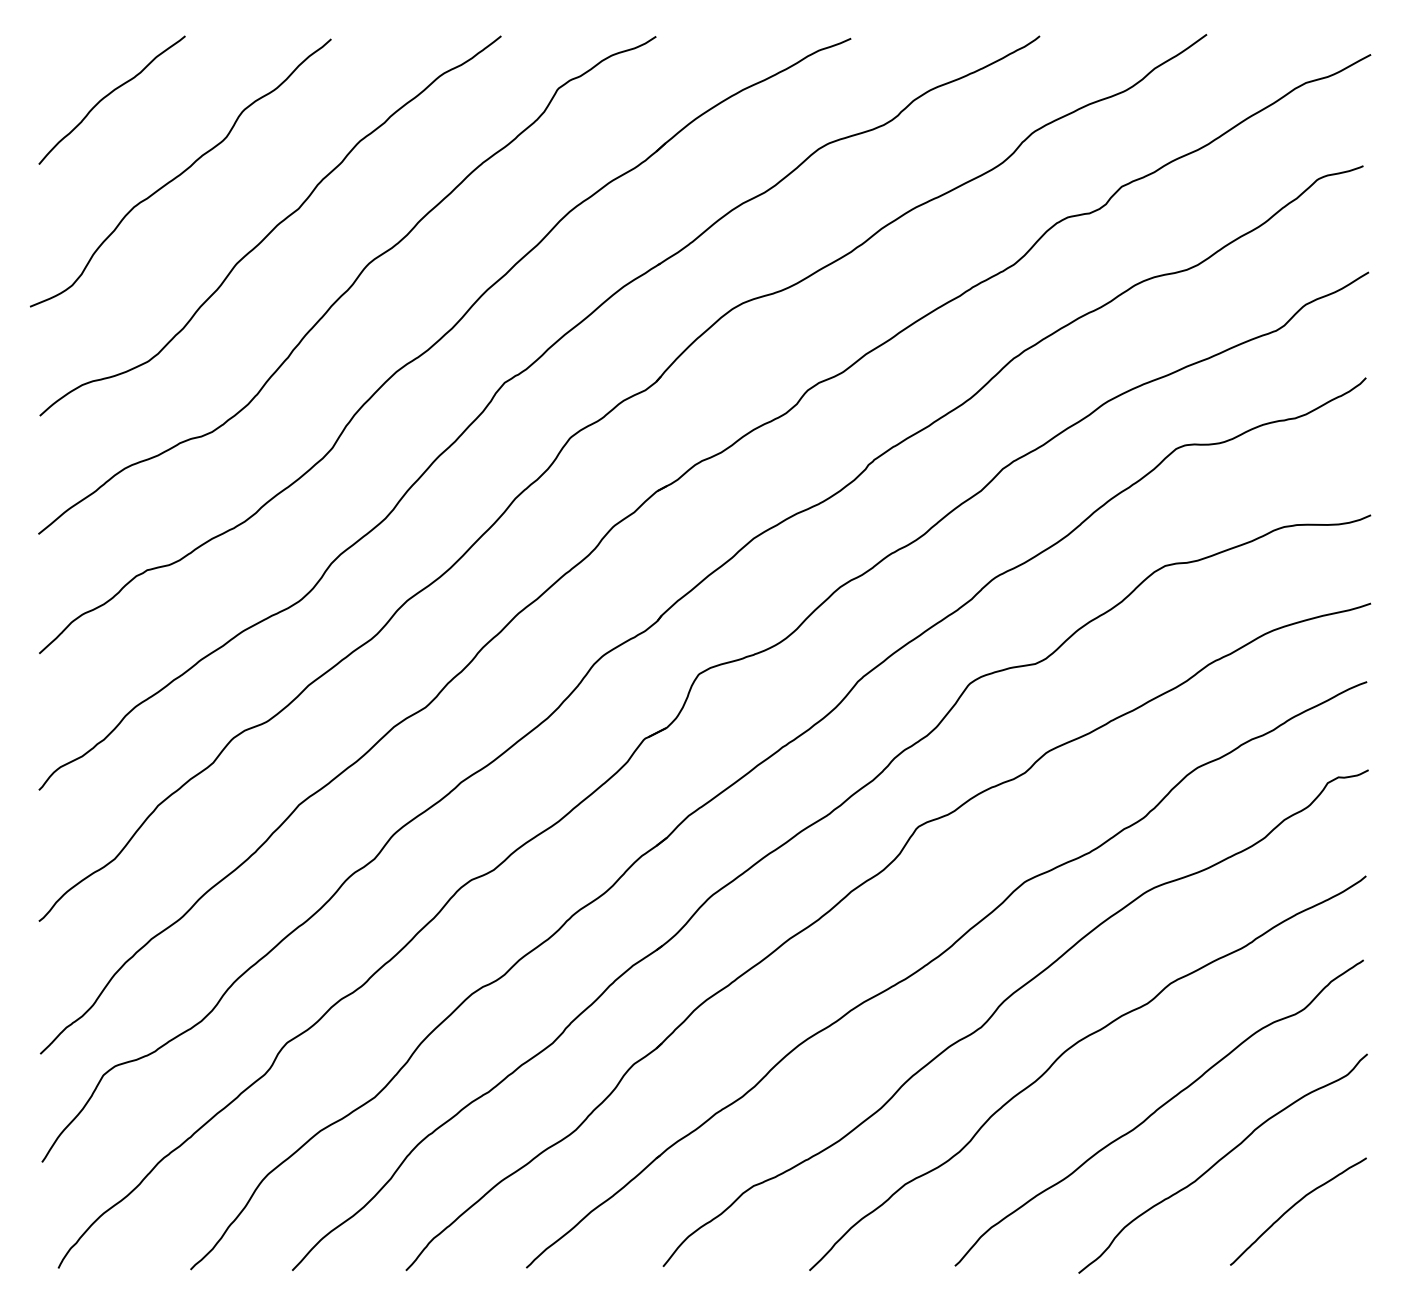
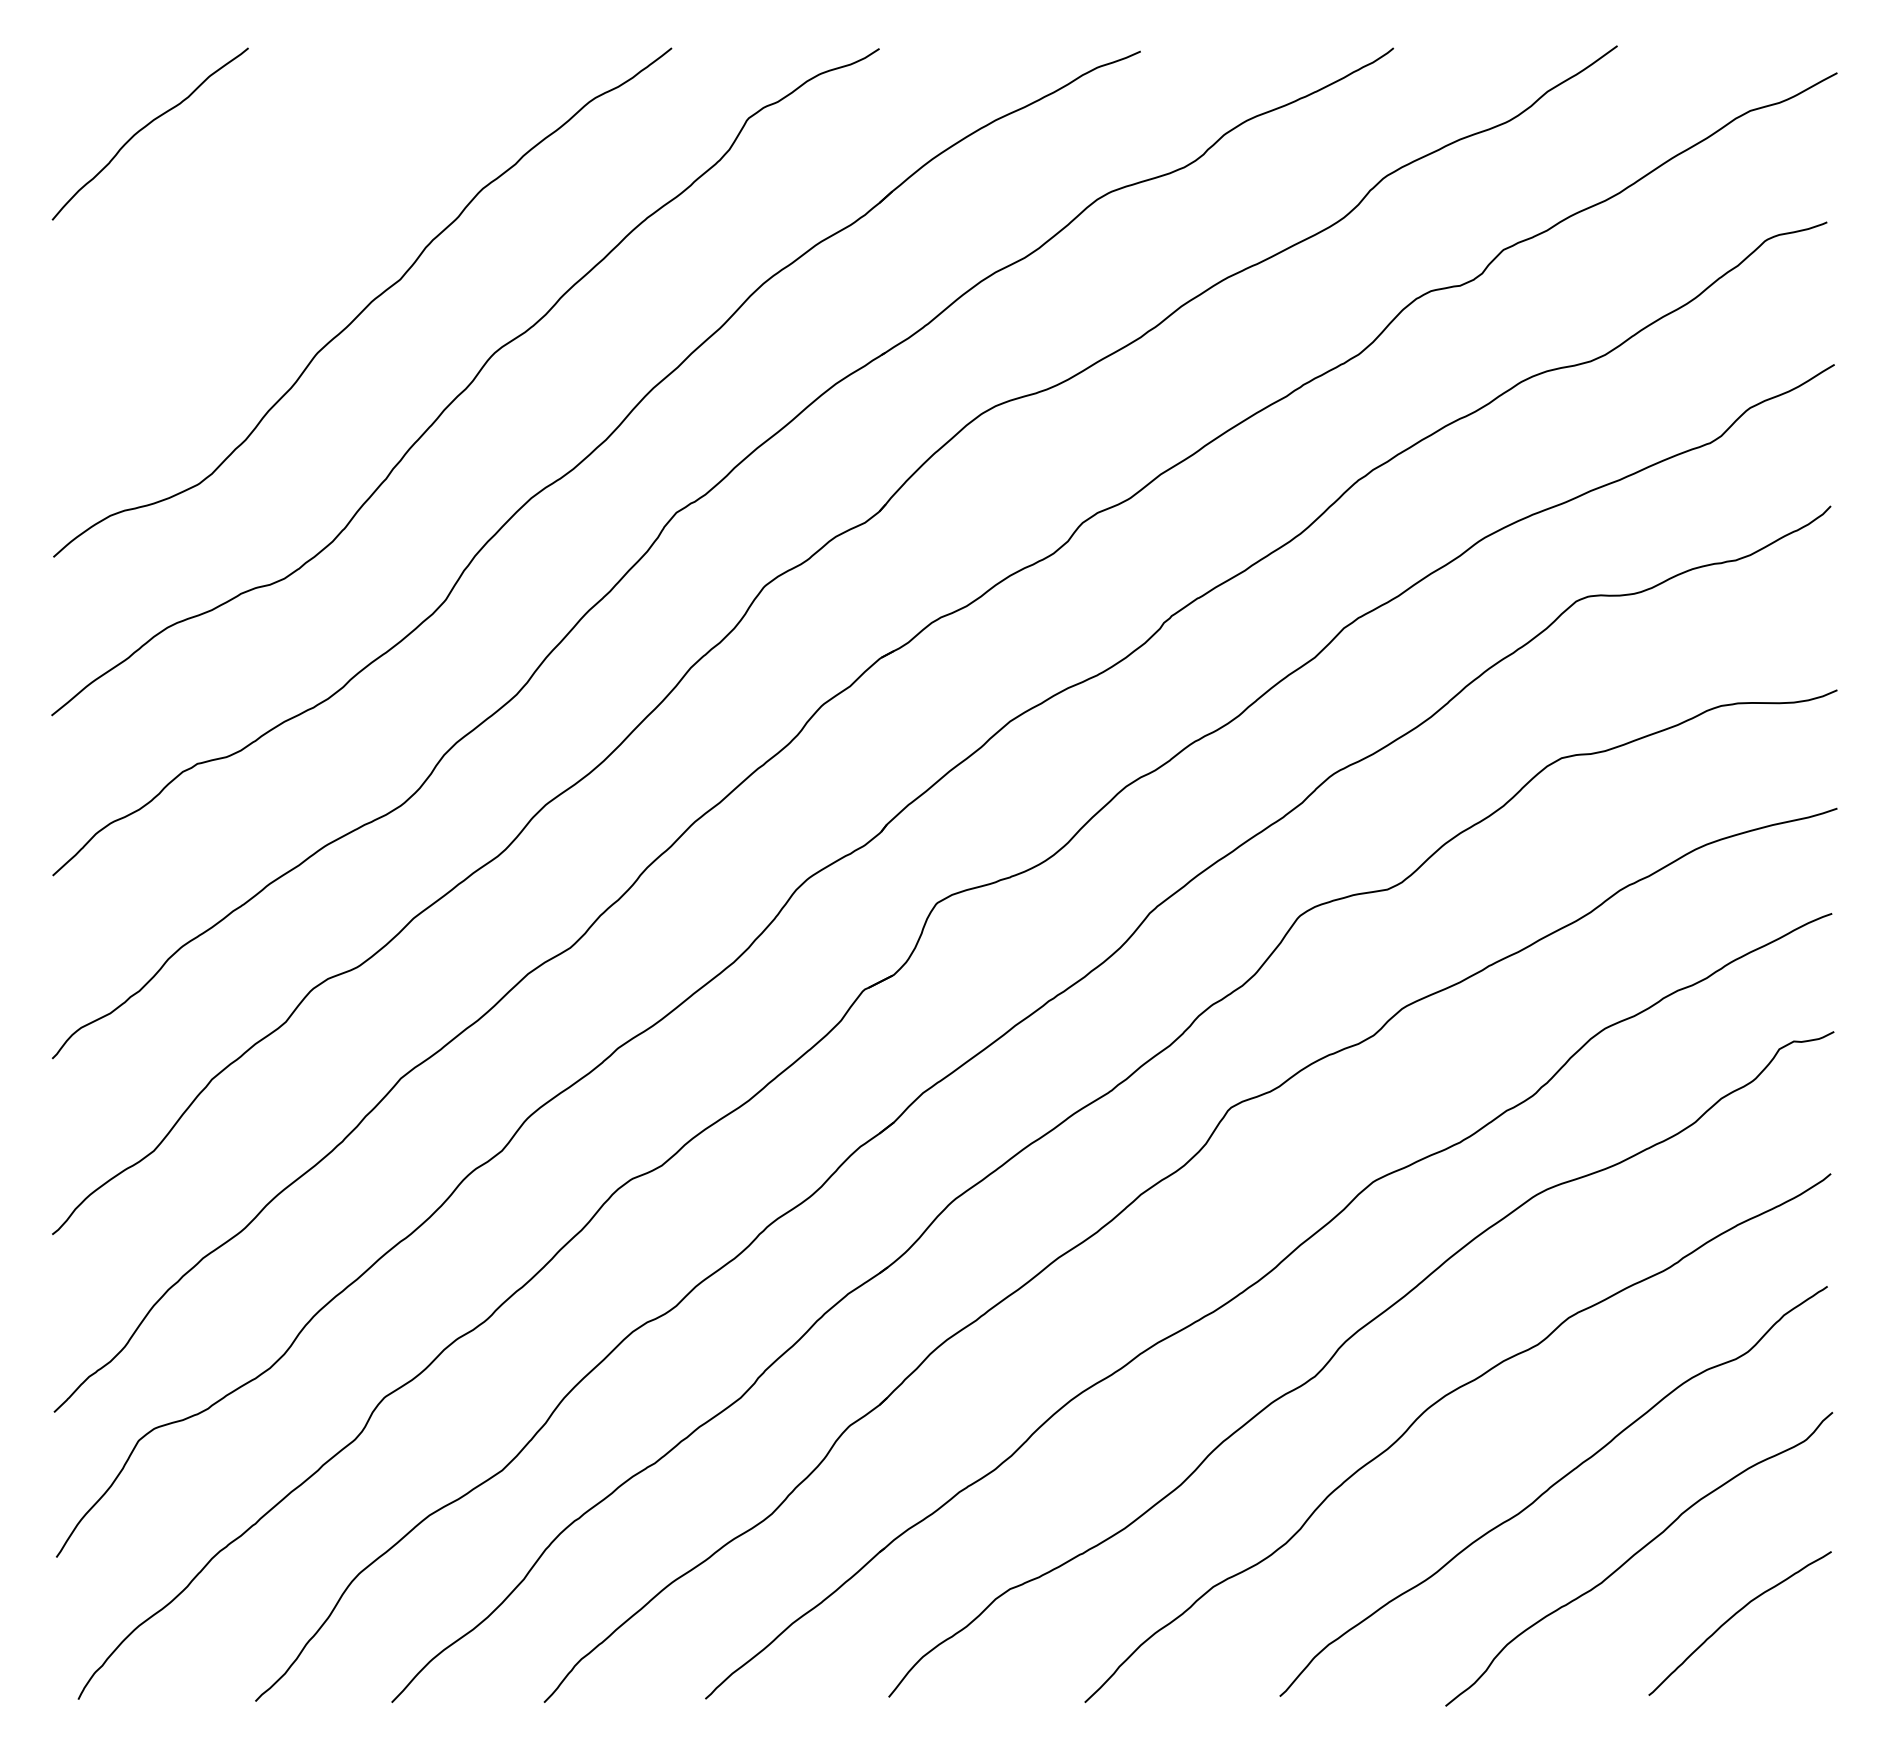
curve: (180, 172) -> (242, 231), removed

